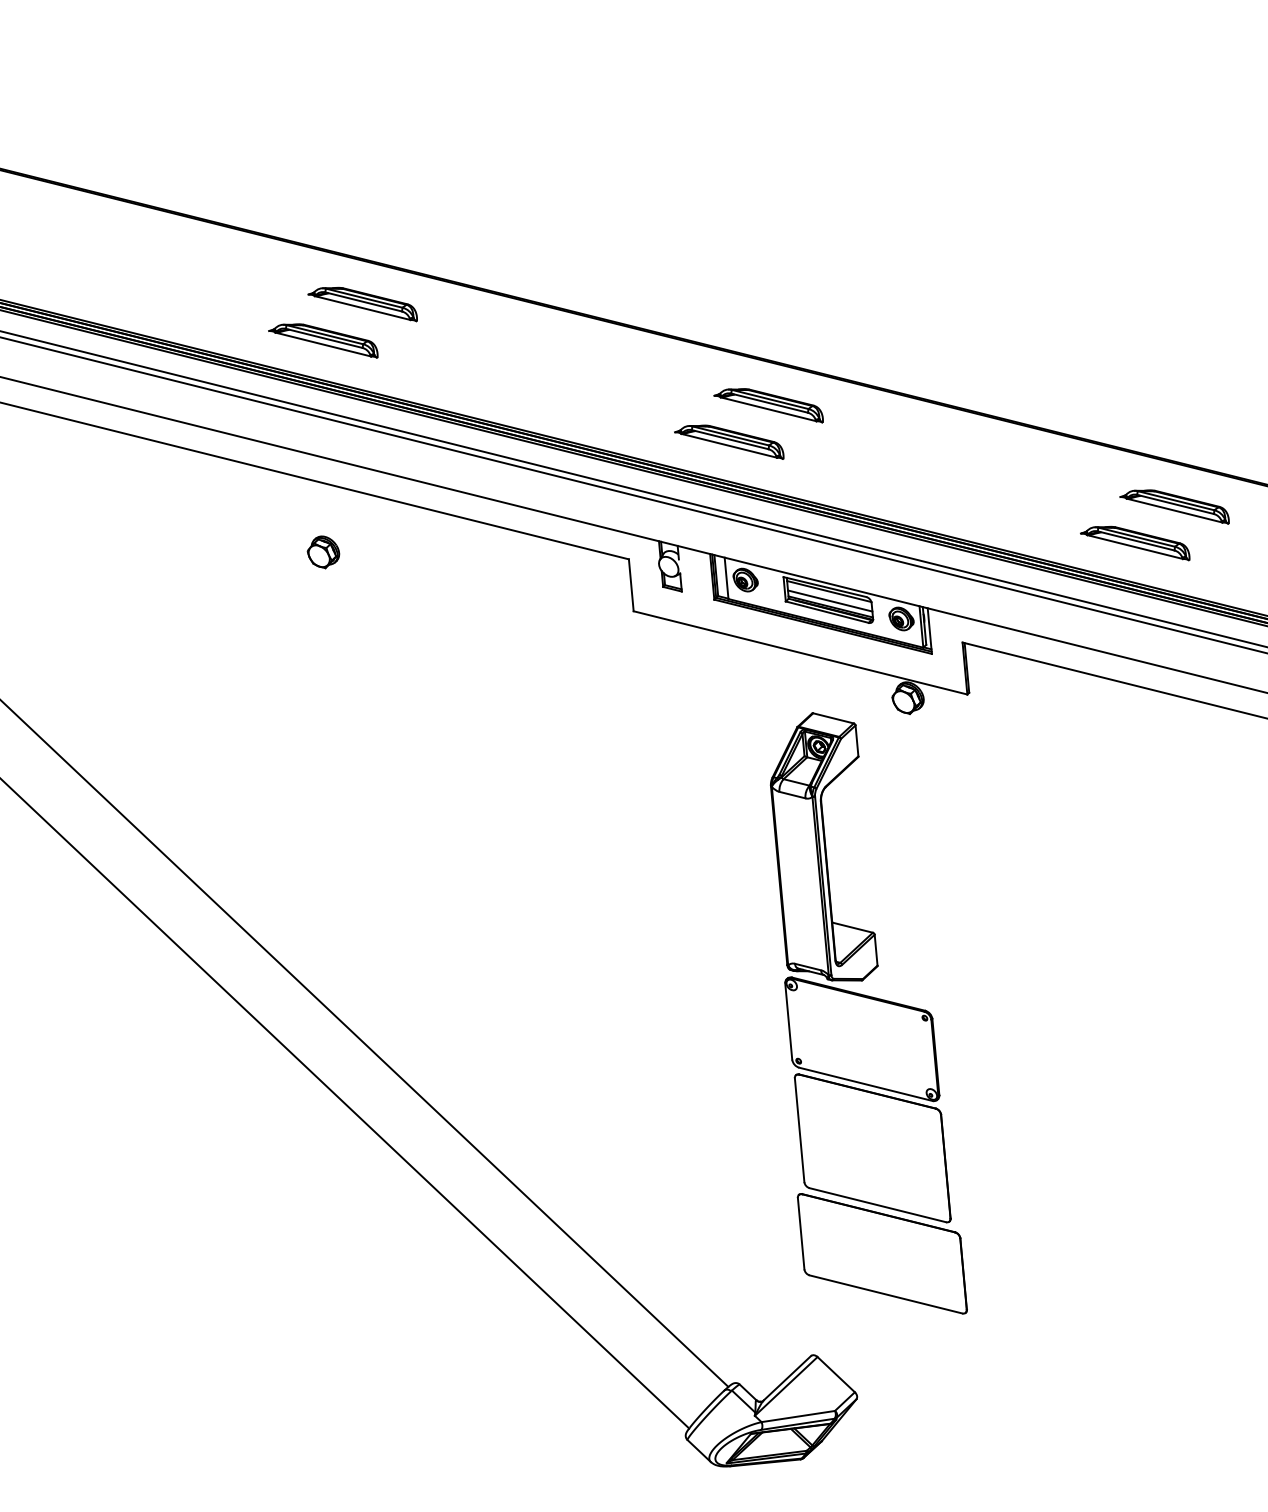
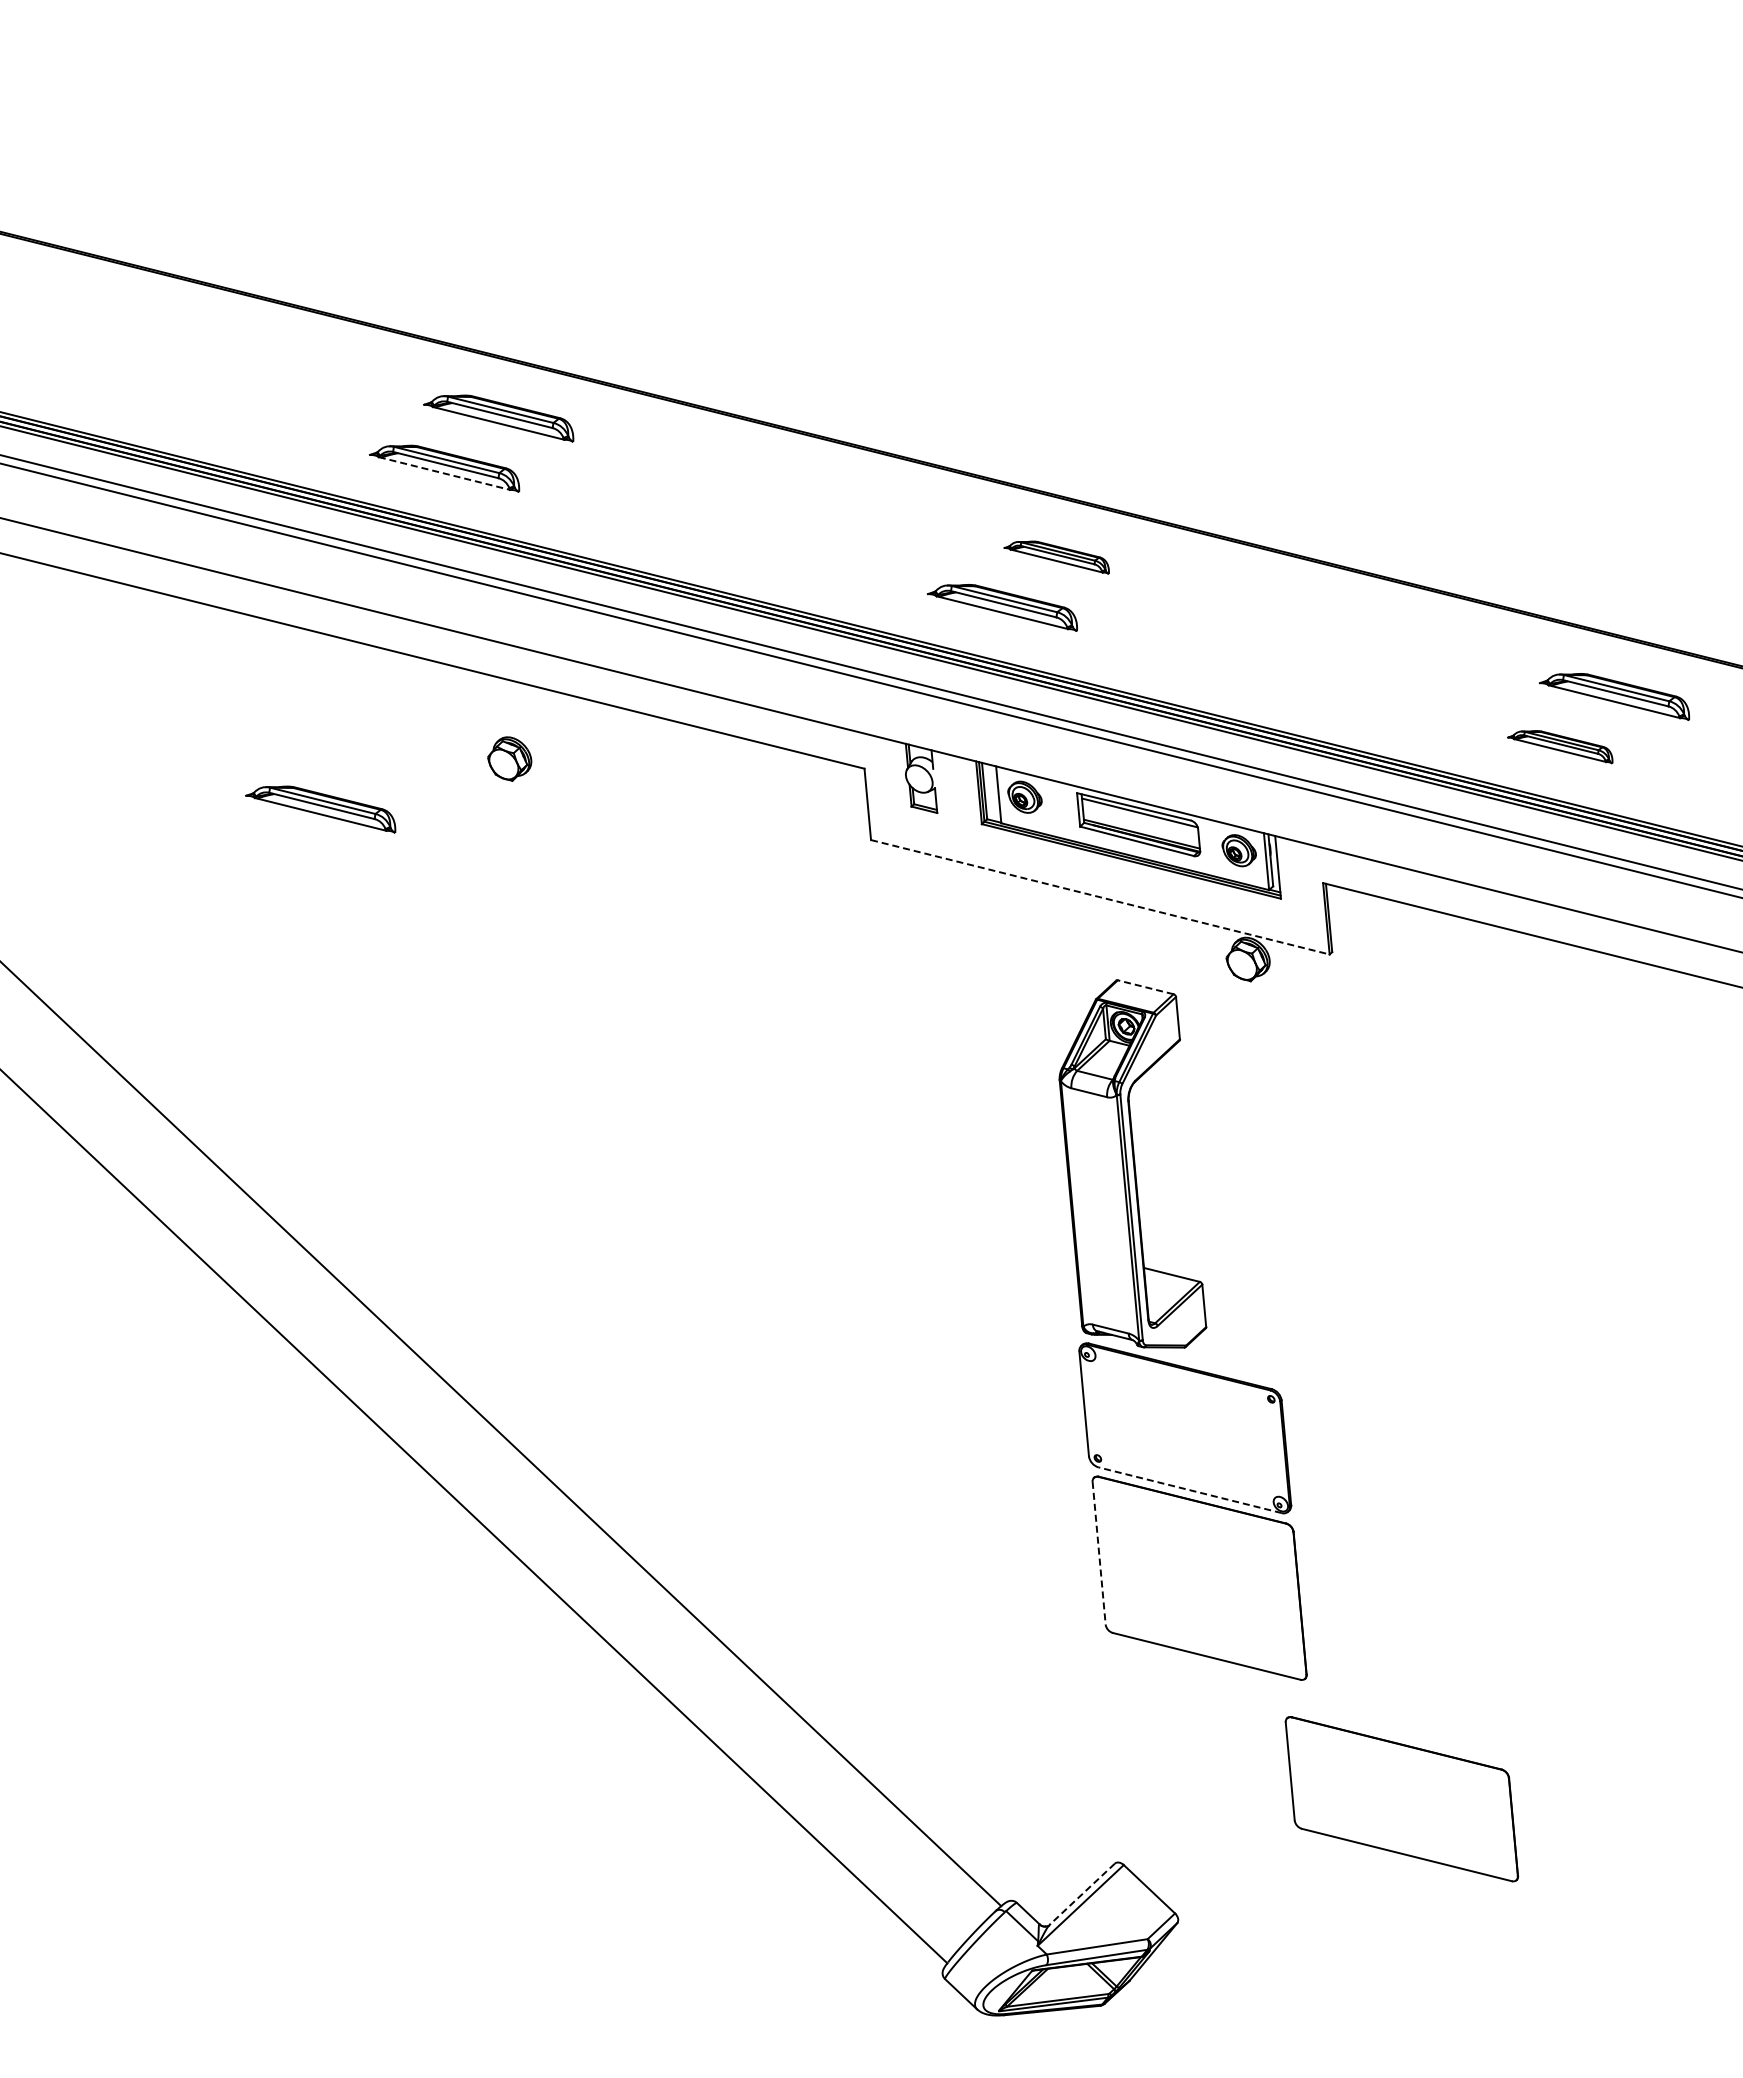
line: (323, 344) -> (444, 473), solid -> dashed
part: (768, 405) -> (1056, 557), size x0.7
part: (1134, 543) -> (1559, 747), size x0.7
part: (323, 551) -> (509, 758), moved
part: (233, 589) -> (320, 809), added
line: (830, 600) -> (1141, 825), removed
line: (800, 653) -> (1100, 897), solid -> dashed
line: (833, 718) -> (1145, 987), solid -> dashed
line: (865, 1084) -> (1189, 1490), solid -> dashed
line: (799, 1130) -> (1099, 1553), solid -> dashed
part: (882, 1254) -> (1401, 1799), moved
line: (787, 1378) -> (1082, 1894), solid -> dashed

